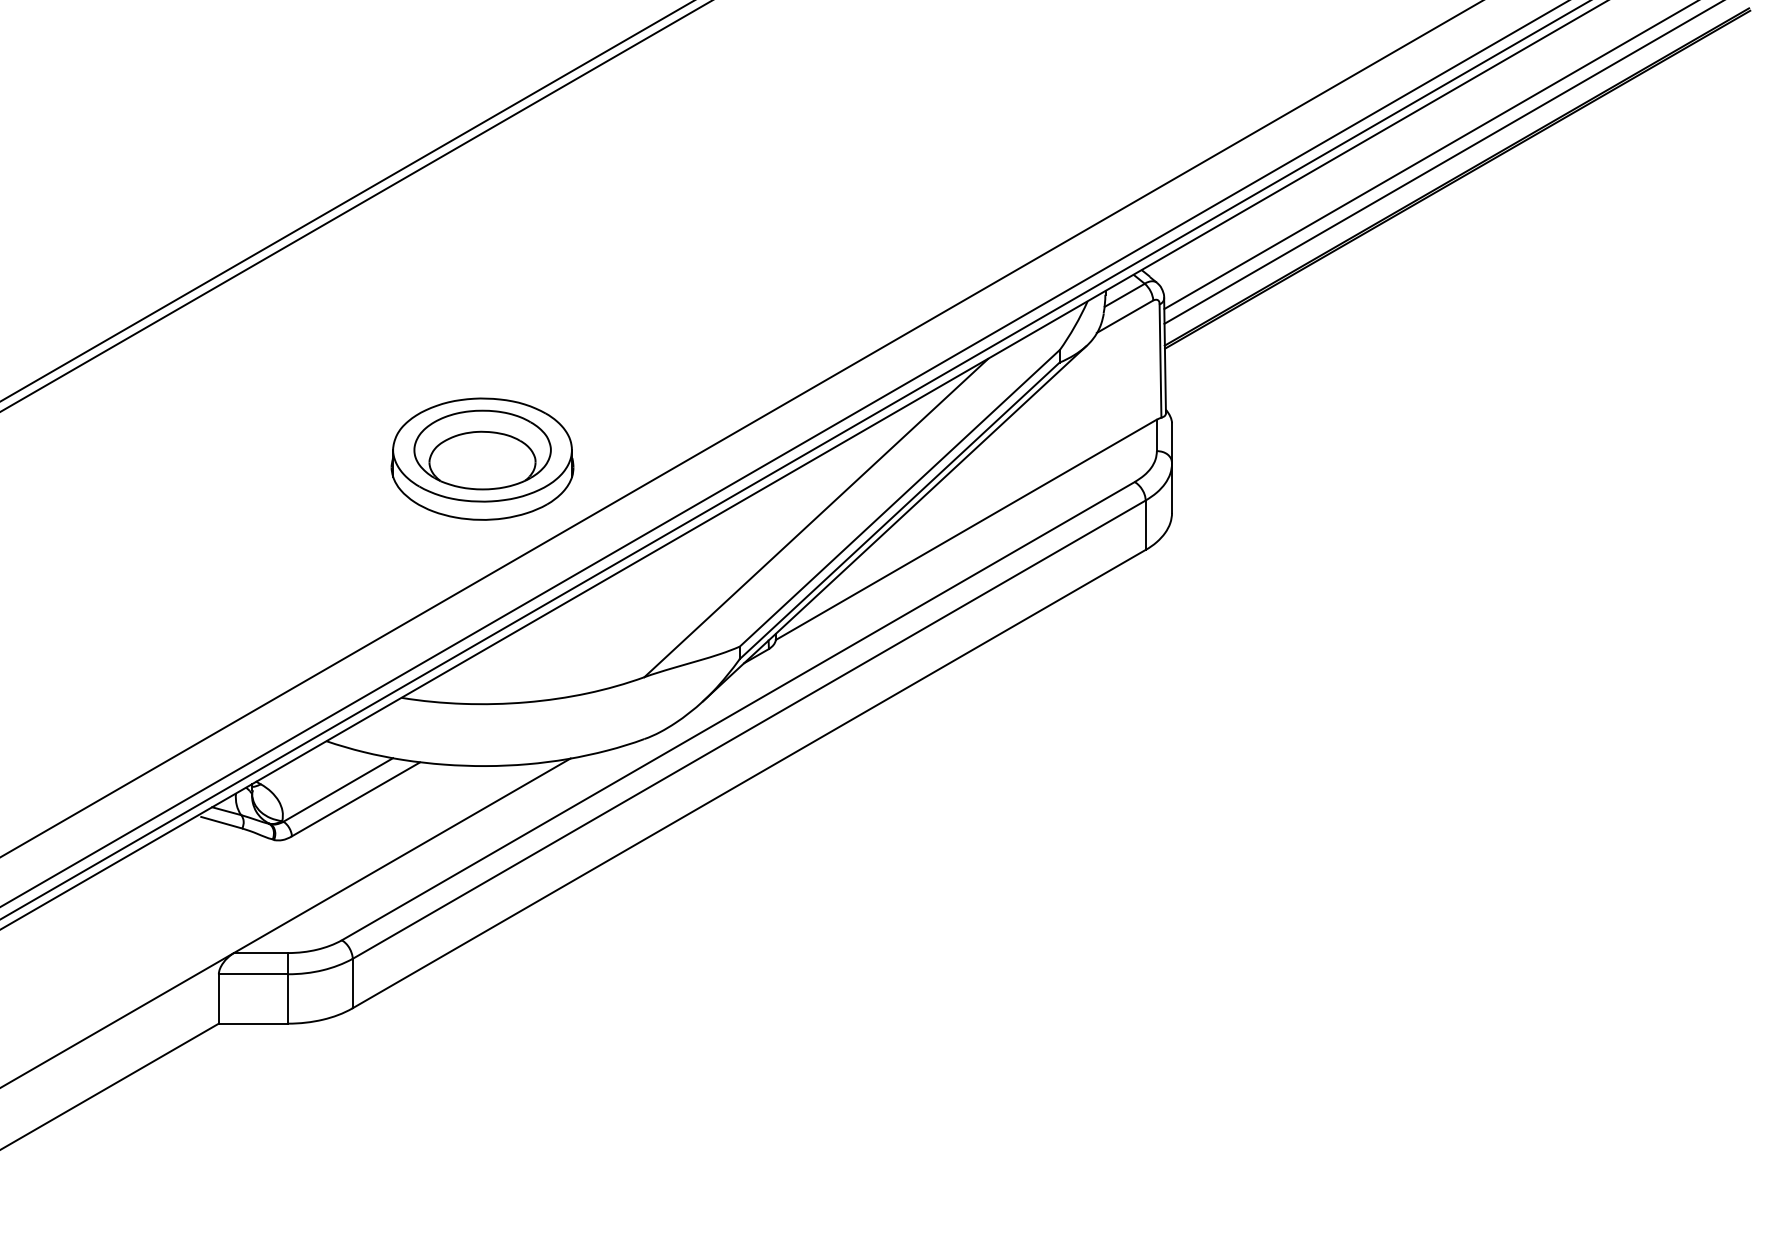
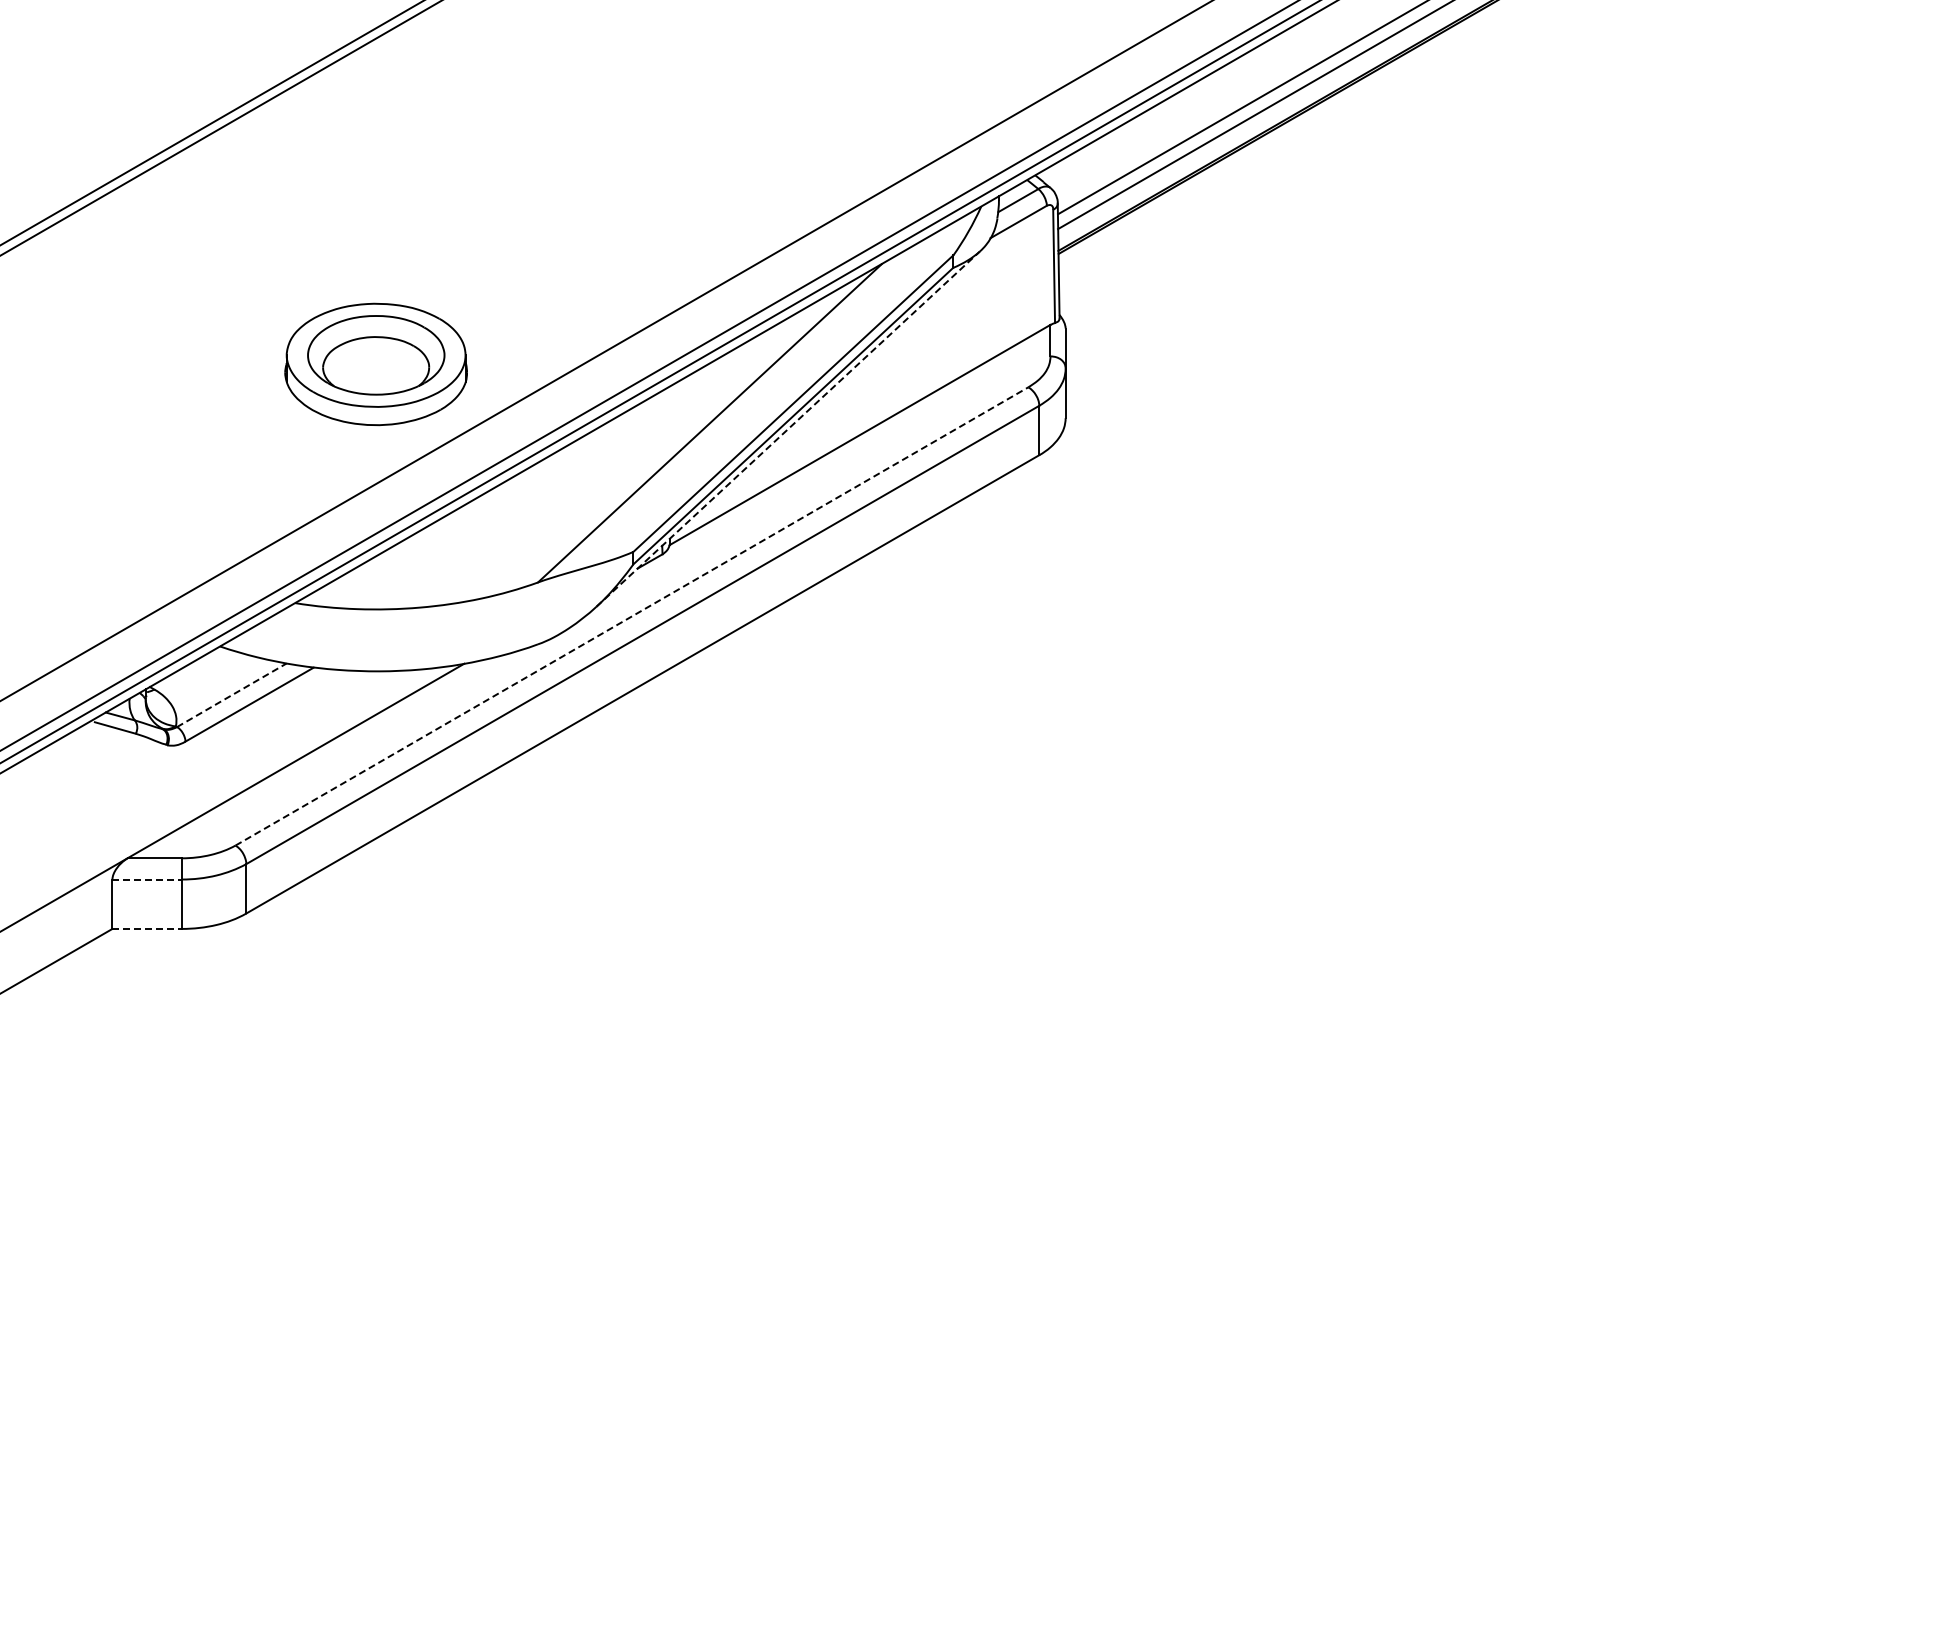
line: (894, 523) -> (788, 428), solid -> dashed
line: (737, 711) -> (631, 616), solid -> dashed
line: (338, 790) -> (232, 695), solid -> dashed
line: (253, 974) -> (147, 879), solid -> dashed
line: (253, 1023) -> (147, 928), solid -> dashed

